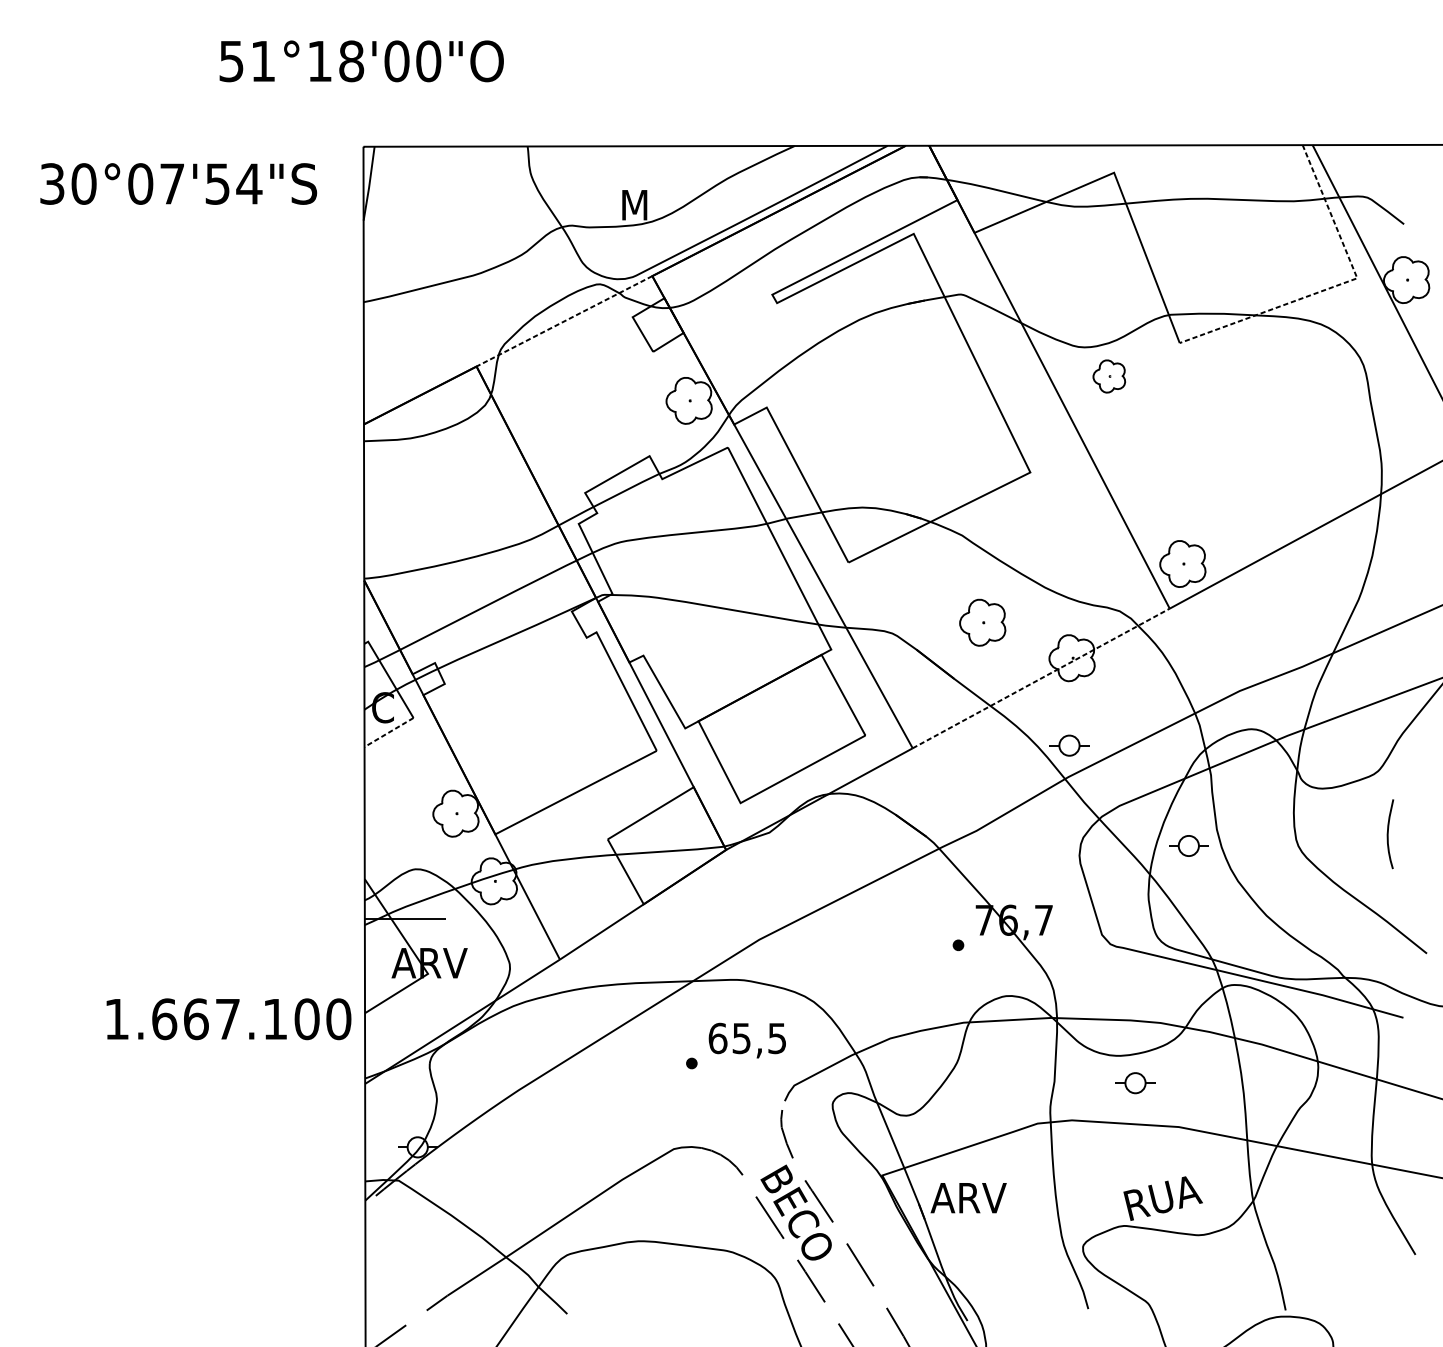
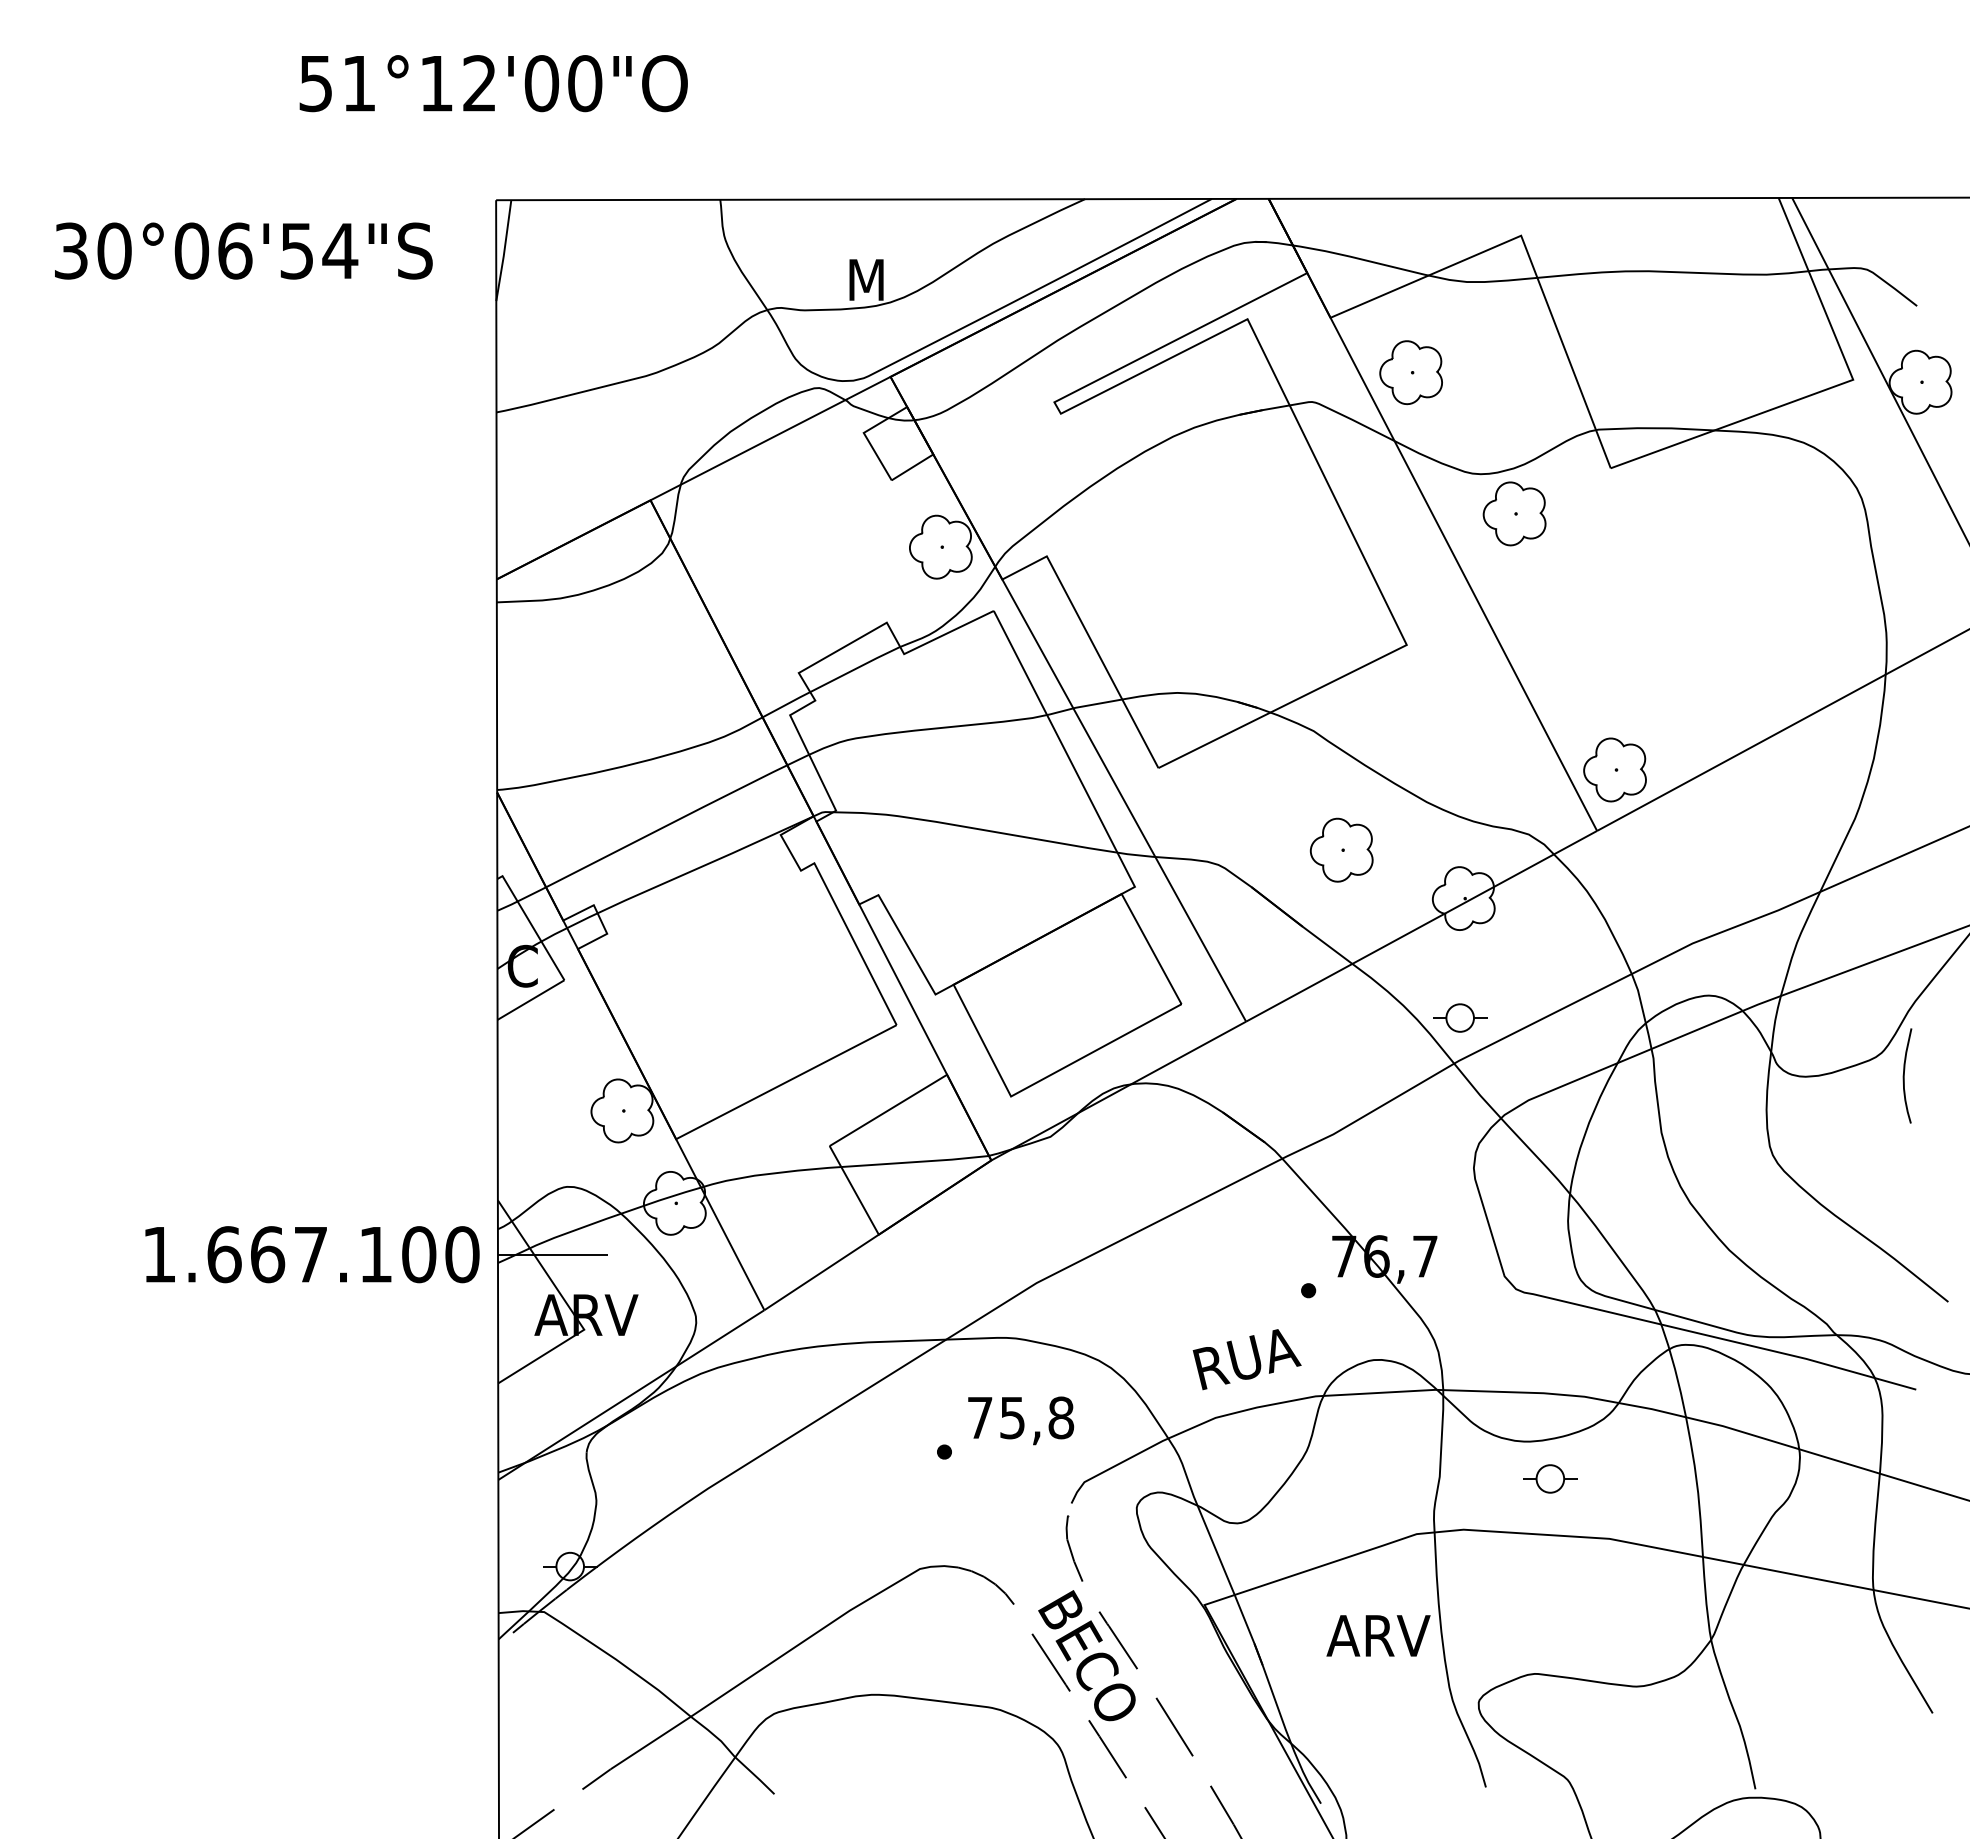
text: (351, 61) -> (479, 83), 51°18'00"O -> 51°12'00"O
text: (172, 183) -> (235, 250), 30°07'54"S -> 30°06'54"S
part: (1033, 272) -> (1410, 372), added
line: (1336, 286) -> (1824, 390), dashed -> solid
line: (564, 321) -> (770, 438), dashed -> solid
part: (1109, 376) -> (1514, 513), size x1.43
line: (1041, 678) -> (1421, 926), dashed -> solid
line: (389, 732) -> (531, 1000), dashed -> solid
curve: (1388, 833) -> (1904, 1075), moved
part: (1189, 845) -> (1623, 1154), removed
text: (229, 1019) -> (312, 1254), moved
text: (747, 1038) -> (1020, 1417), 65,5 -> 75,8
text: (968, 1197) -> (1378, 1635), moved
text: (1162, 1198) -> (1246, 1359), moved

